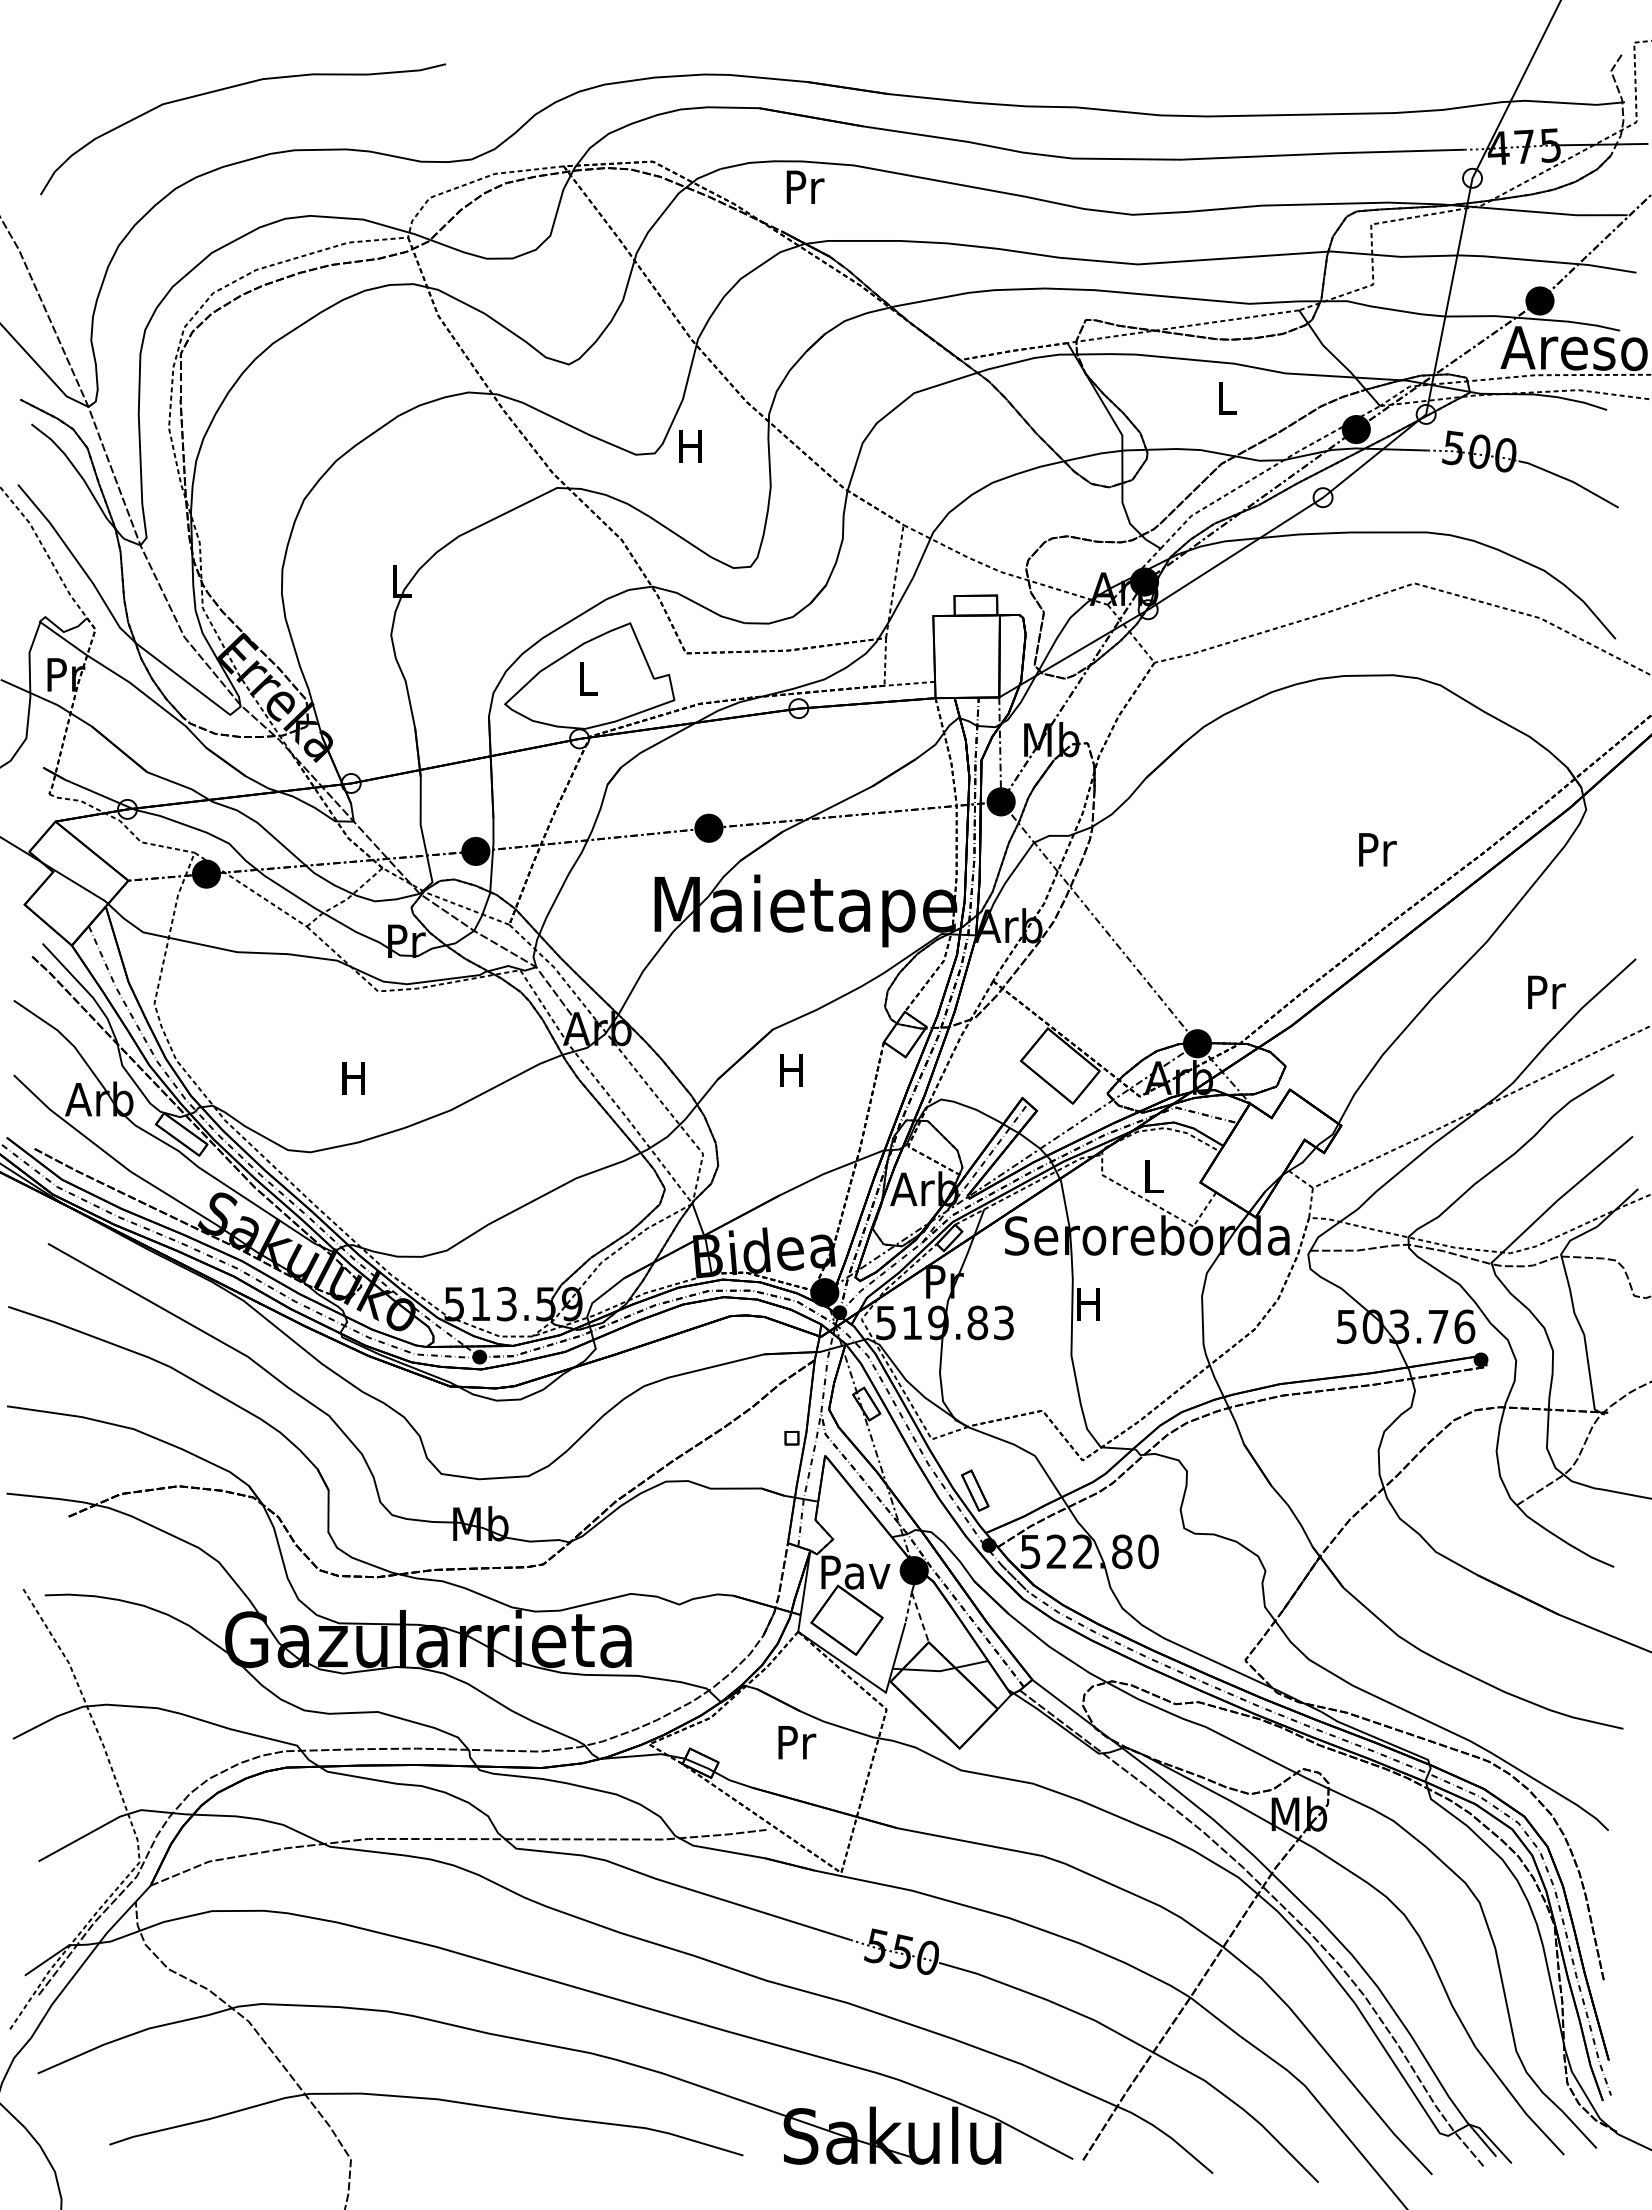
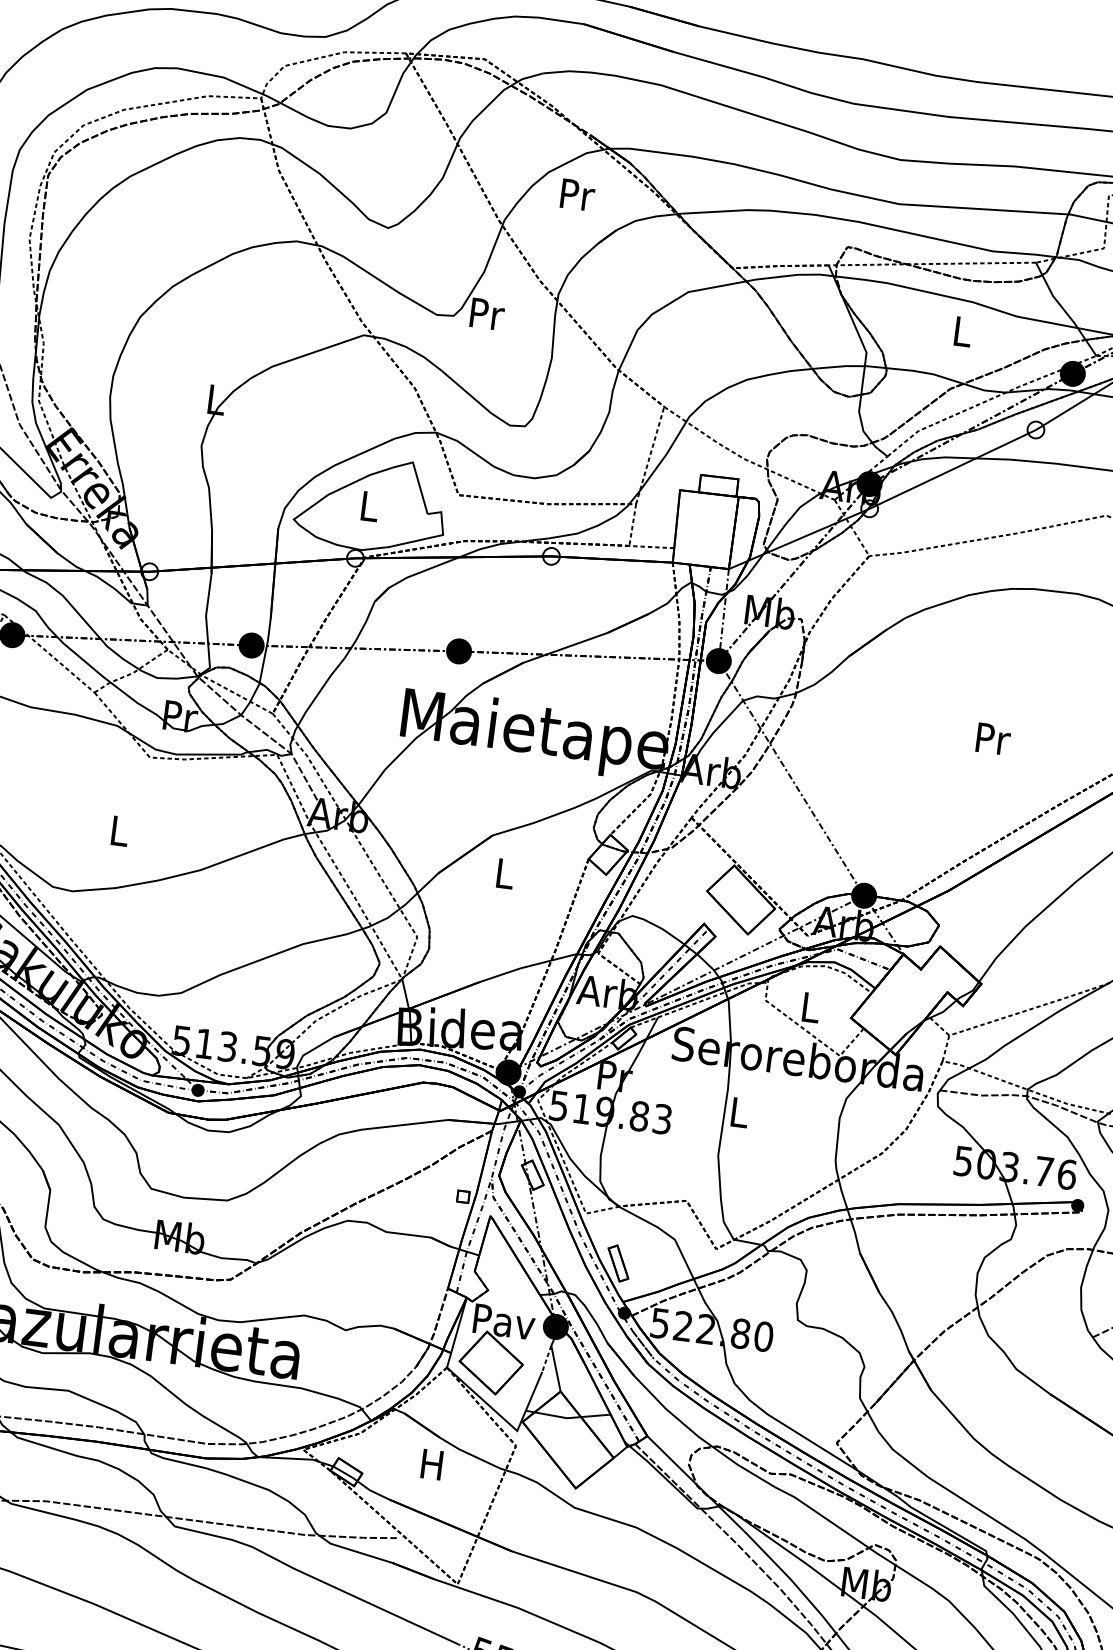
text: (805, 186) -> (577, 194), moved
text: (692, 446) -> (487, 314), H -> Pr
text: (1377, 849) -> (993, 738), moved
text: (791, 1070) -> (504, 873), H -> L
text: (353, 1078) -> (118, 831), H -> L
text: (1088, 1304) -> (738, 1112), H -> L
line: (920, 1617) -> (556, 1368), dashed -> solid
text: (797, 1742) -> (433, 1464), Pr -> H

